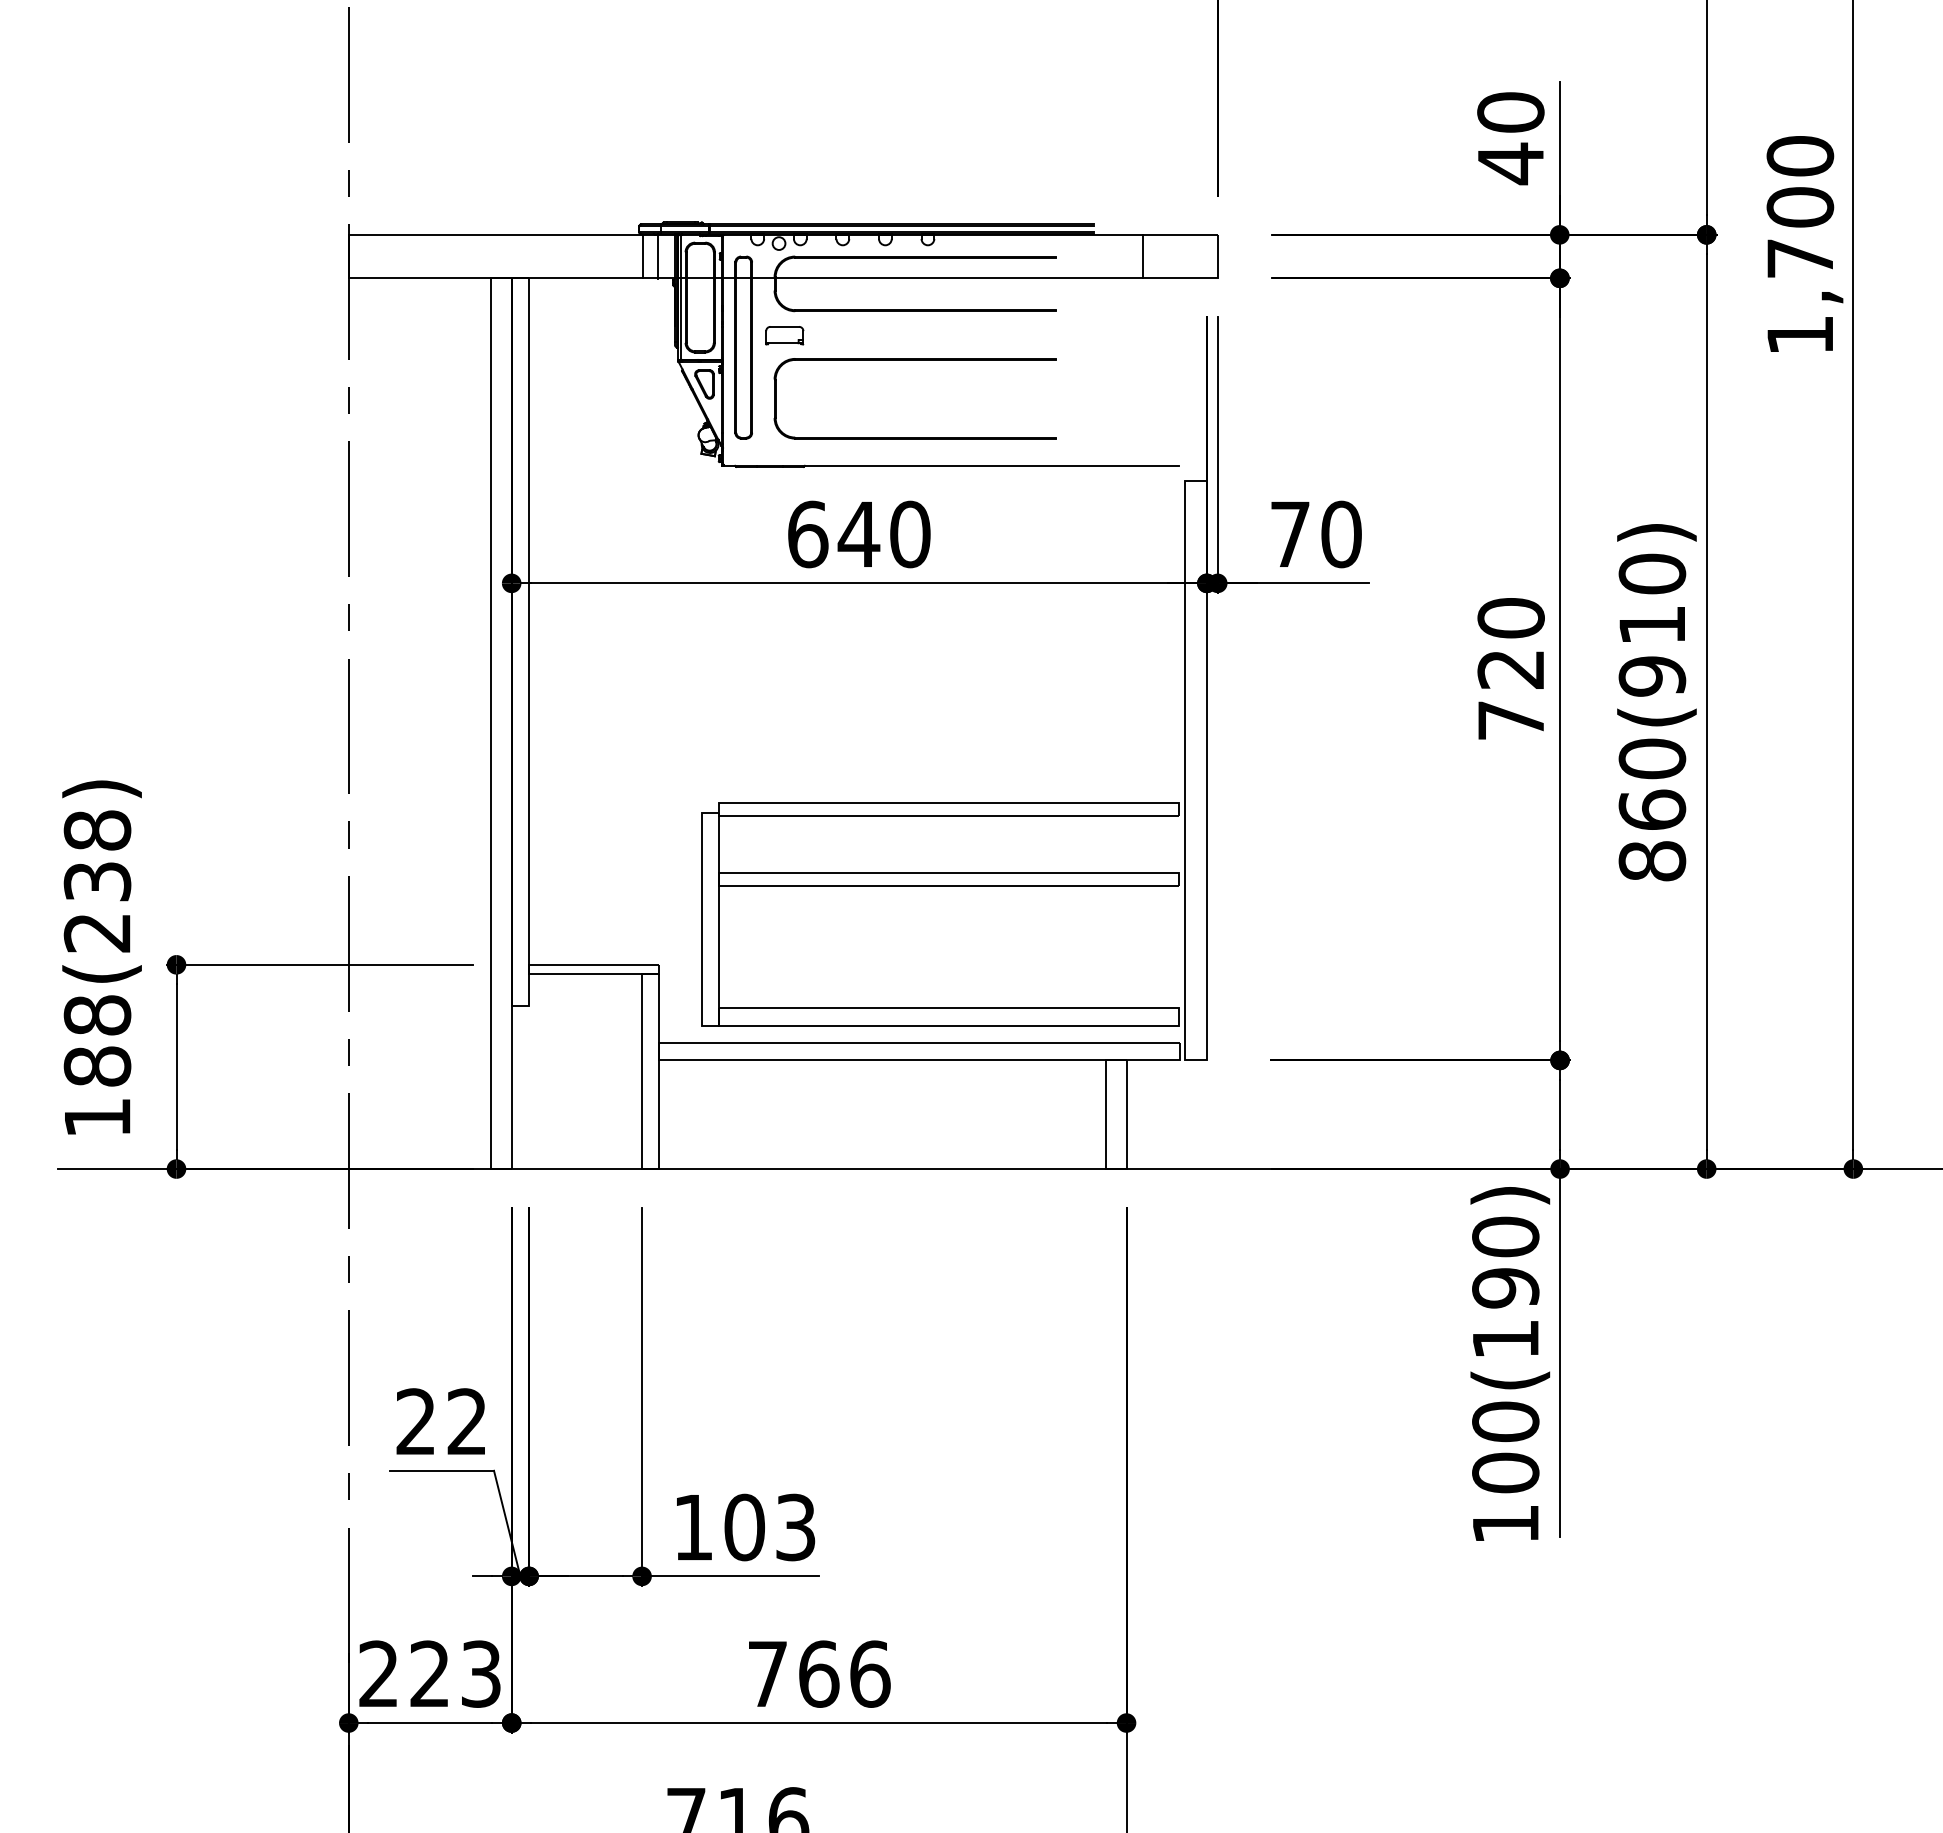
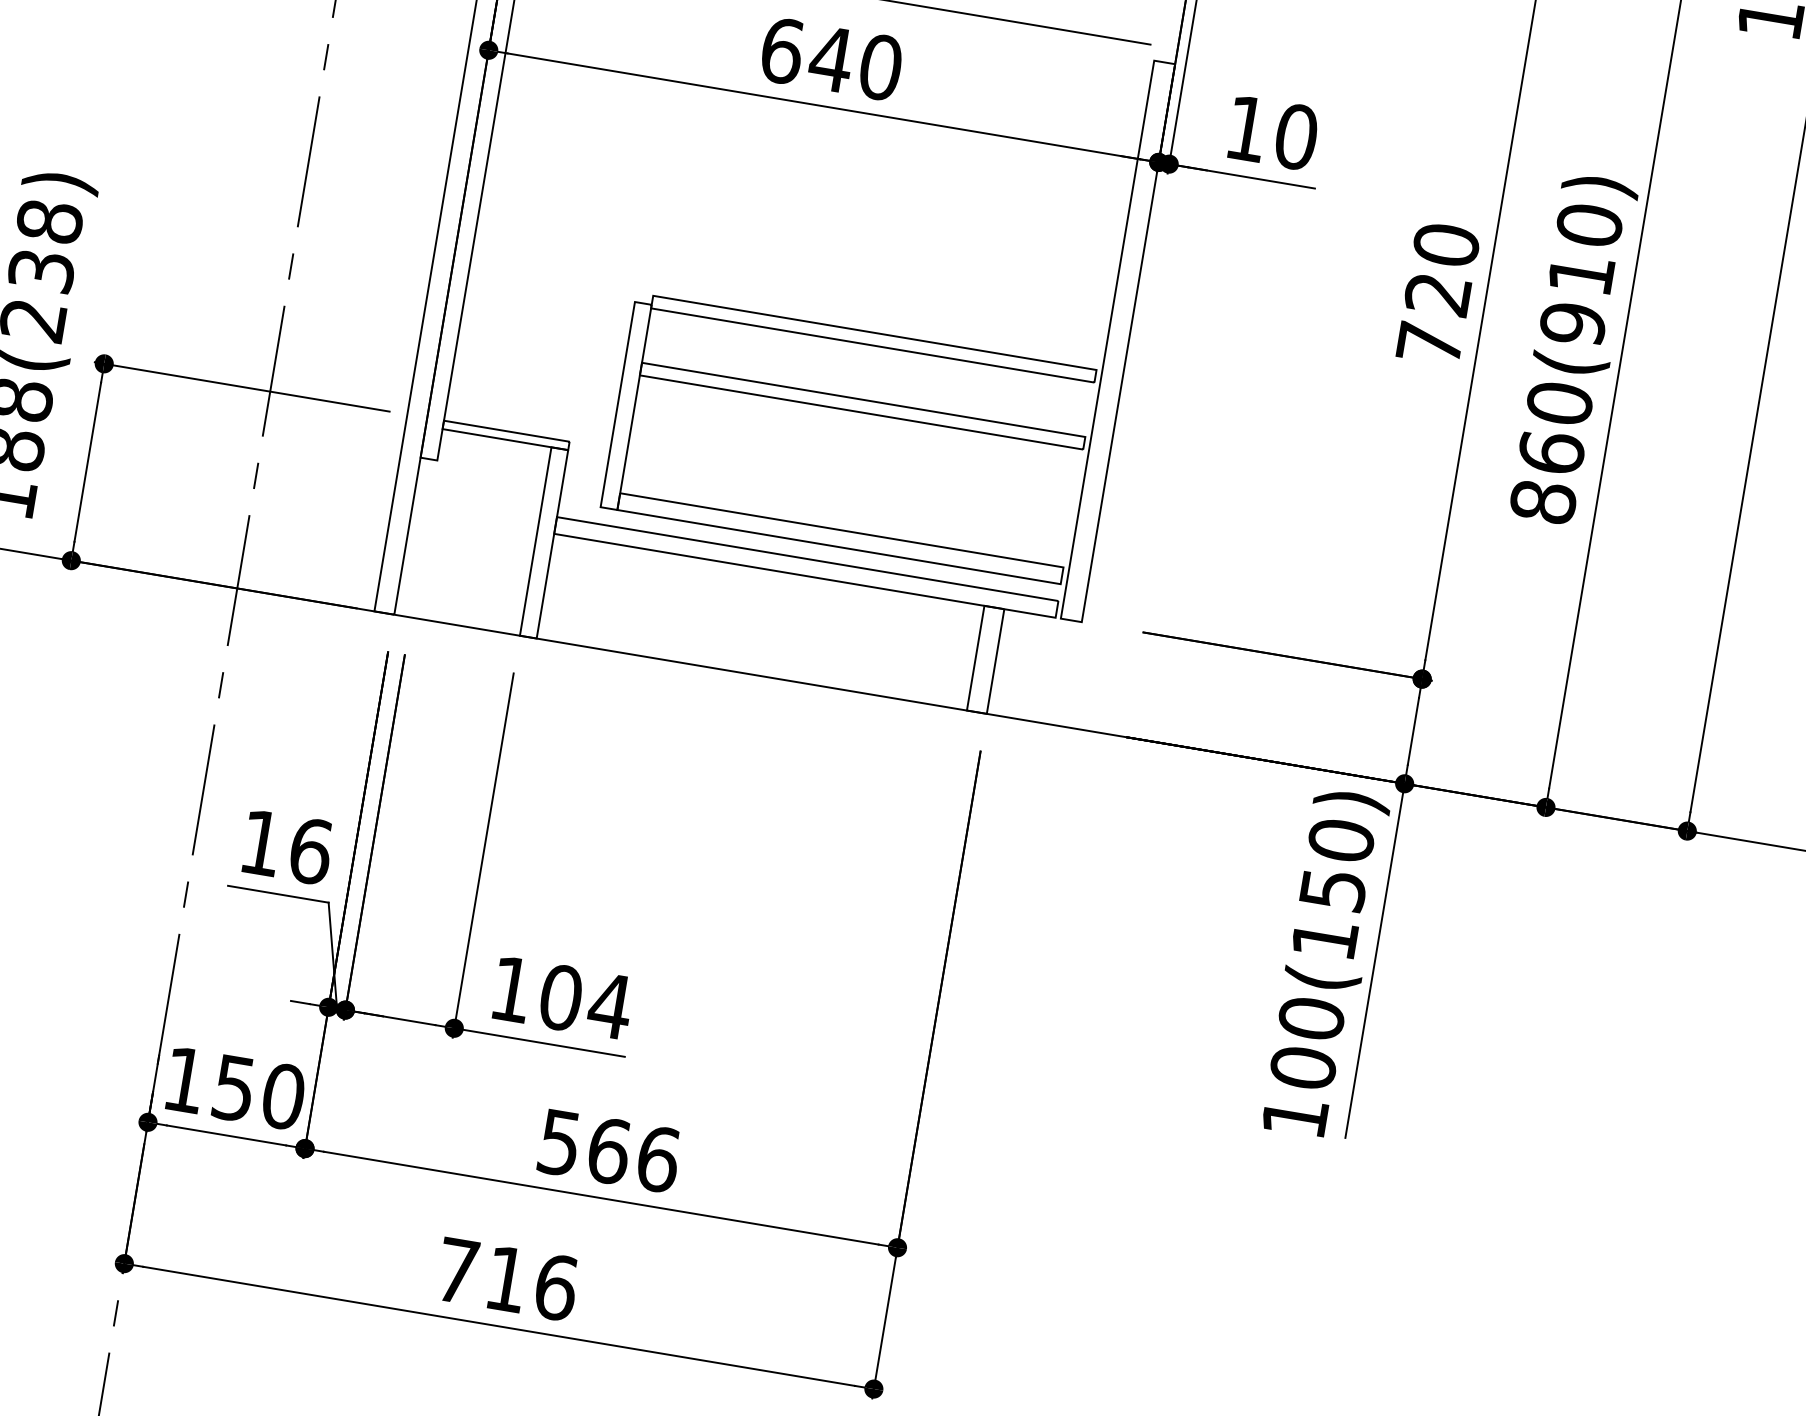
text: (1290, 533) -> (1247, 127), 70 -> 10
text: (1505, 1288) -> (1332, 890), 100(190) -> 100(150)
text: (441, 1421) -> (285, 846), 22 -> 16
text: (795, 1527) -> (610, 1005), 103 -> 104
text: (430, 1673) -> (234, 1087), 223 -> 150
text: (767, 1674) -> (559, 1143), 766 -> 566

